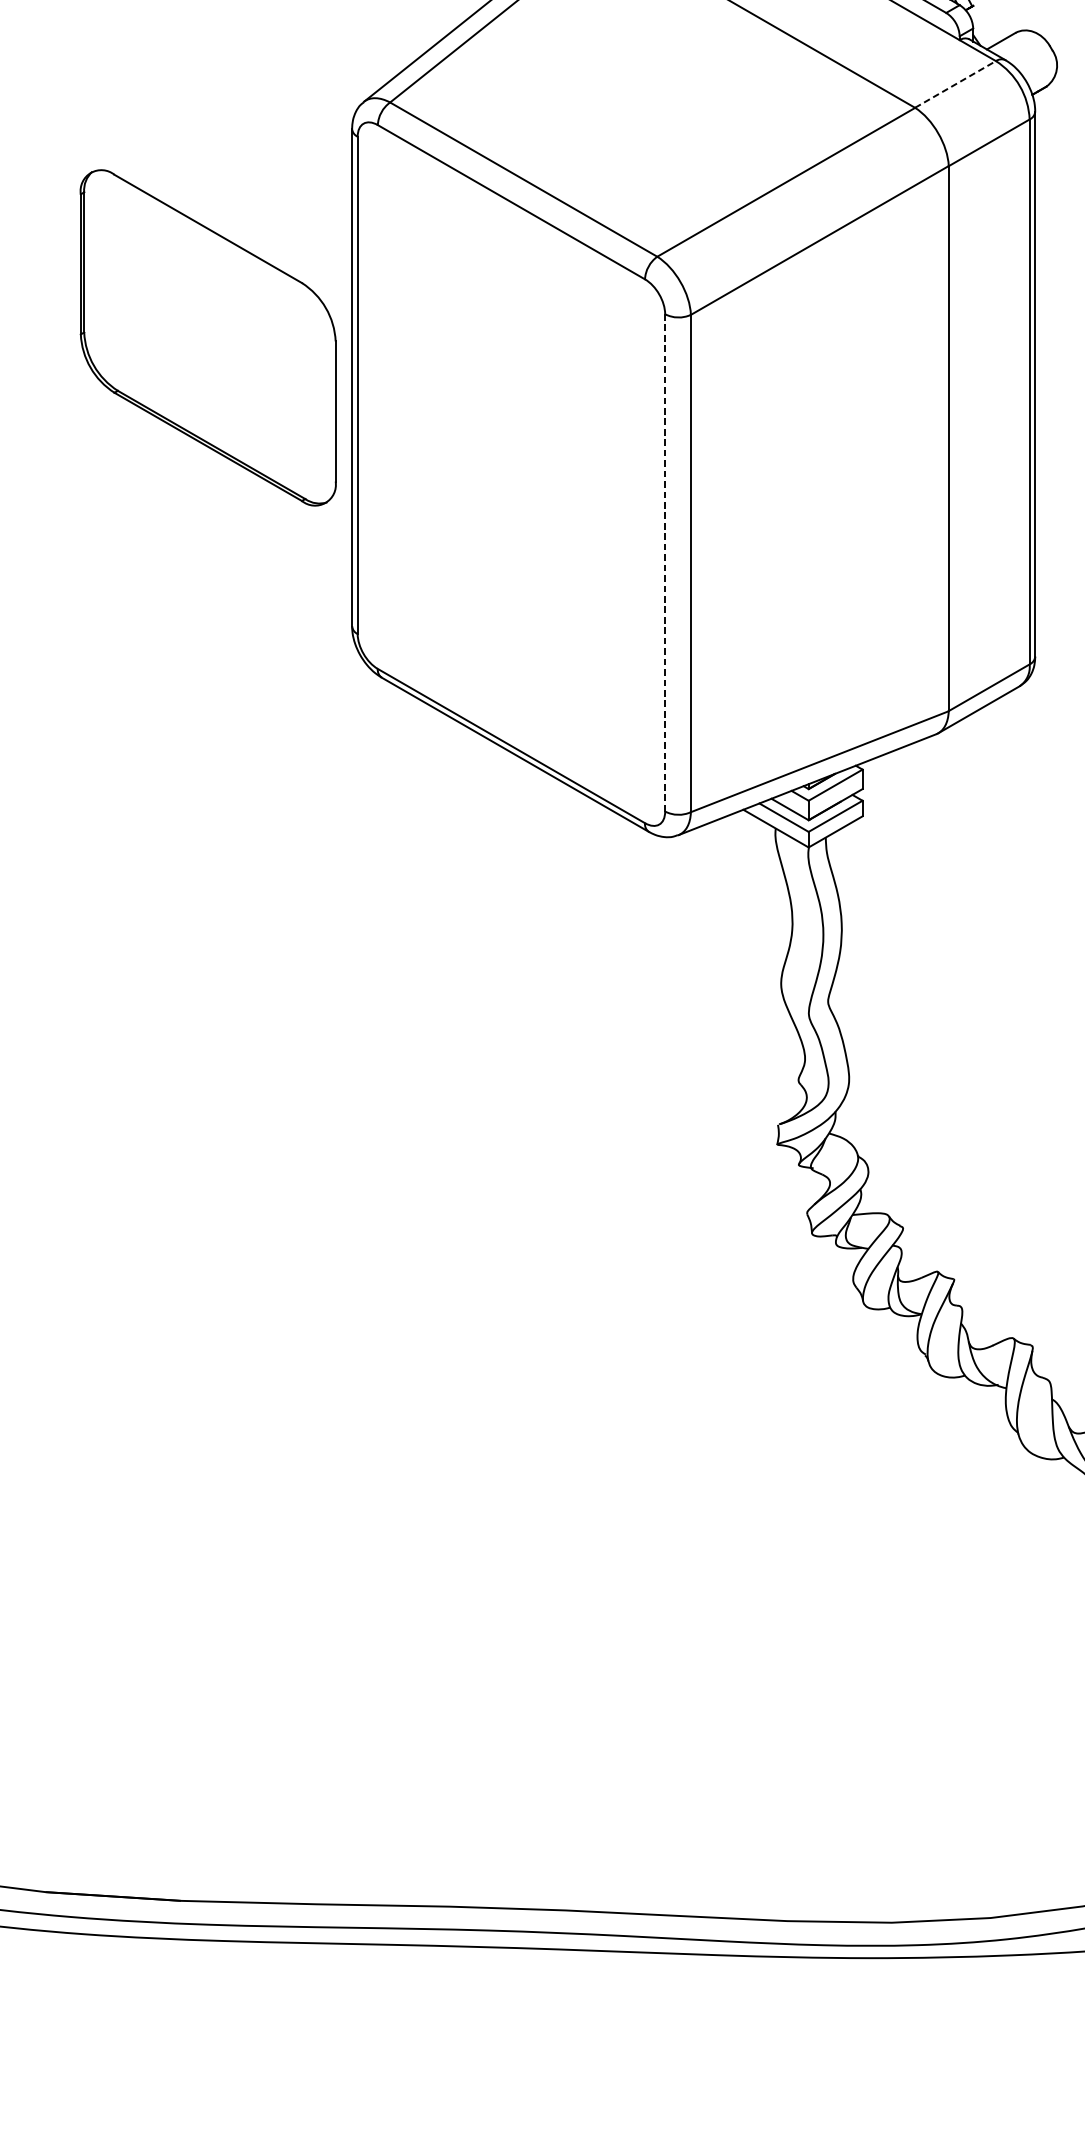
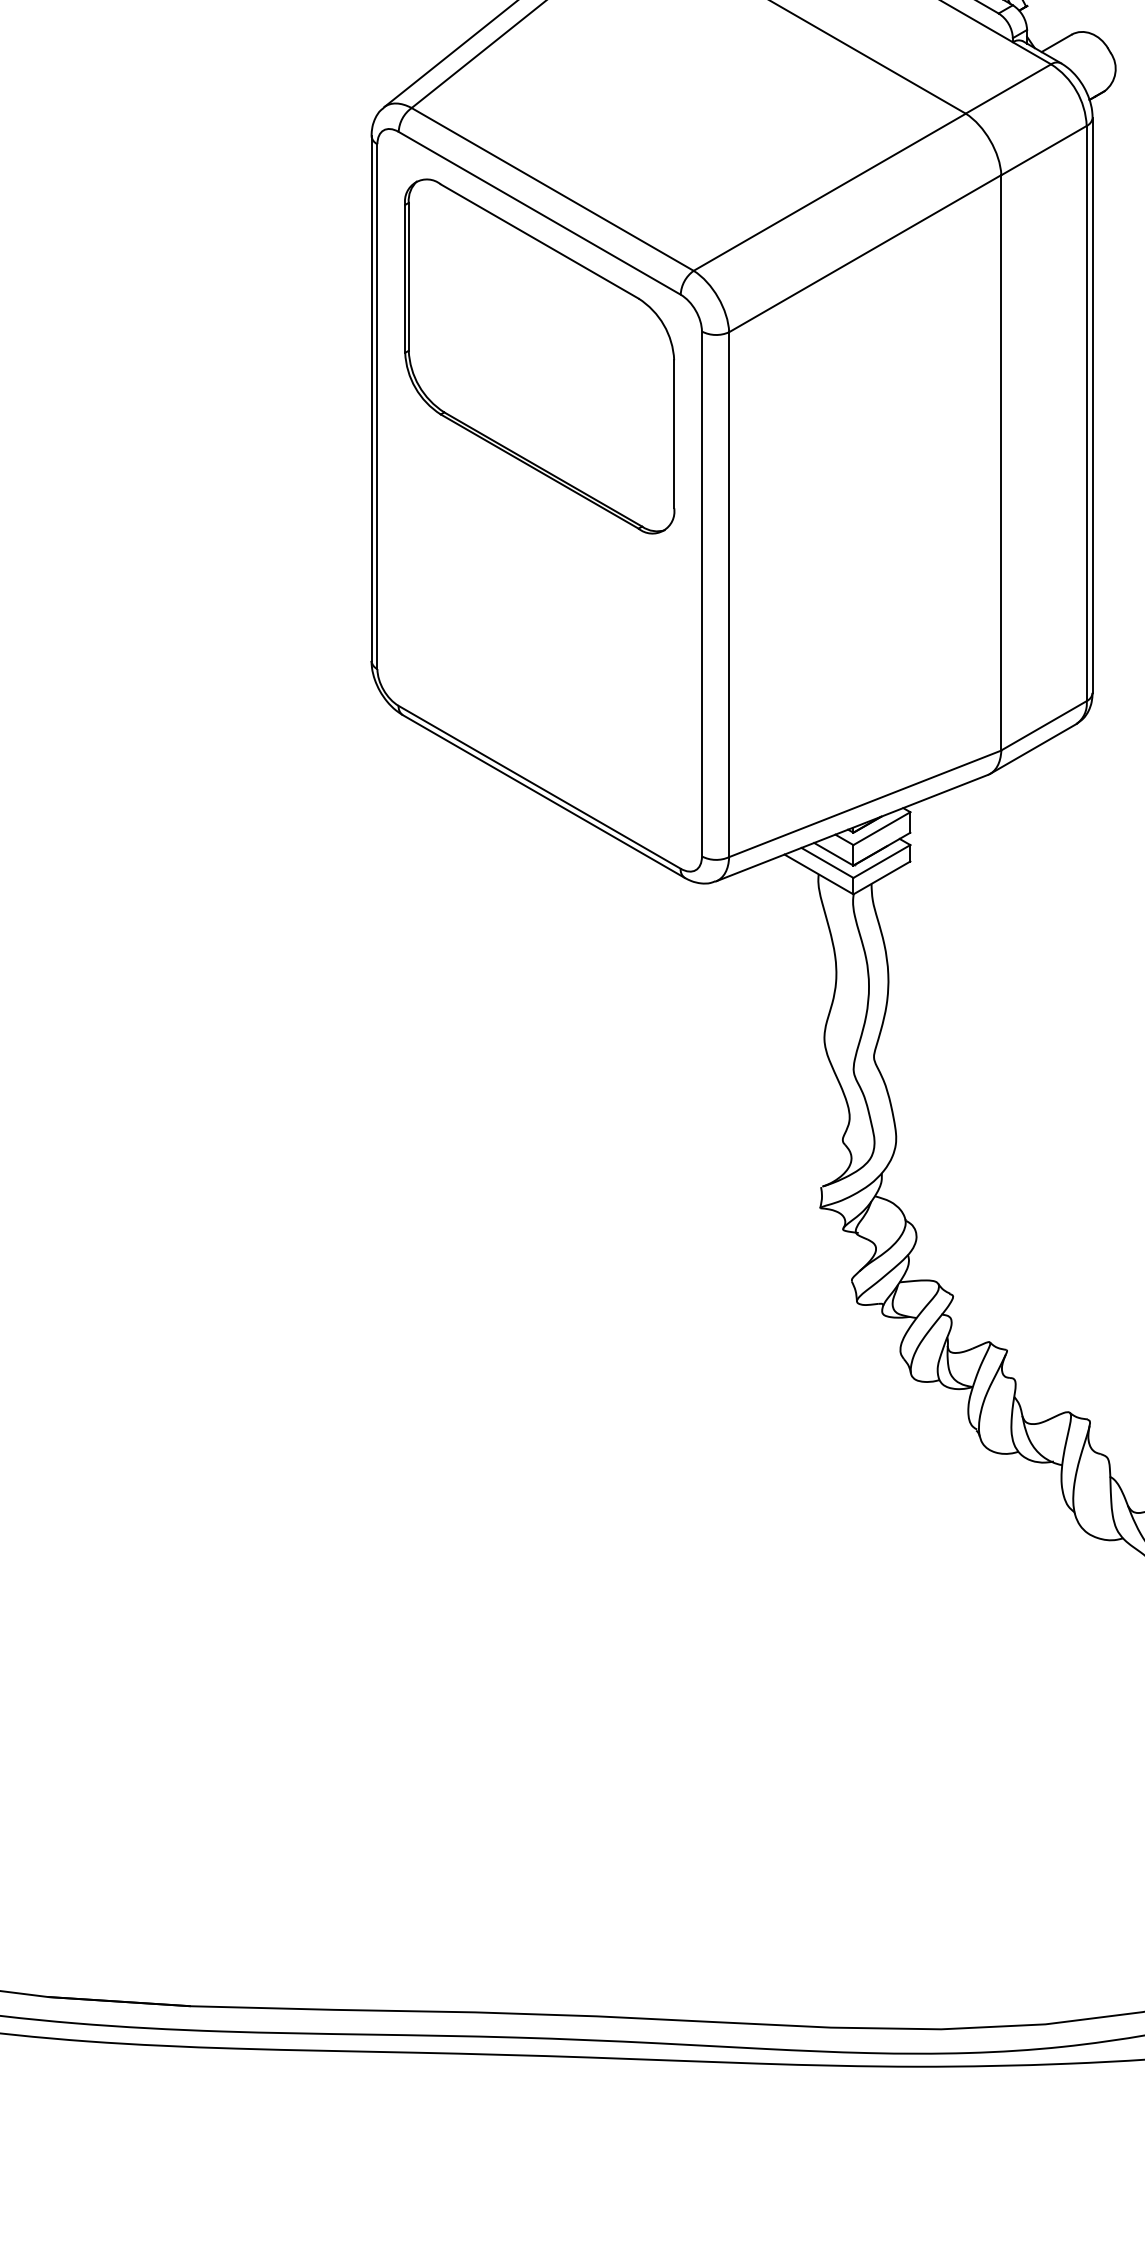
line: (955, 83) -> (1008, 88), dashed -> solid
part: (208, 337) -> (539, 356), moved
line: (664, 562) -> (701, 593), dashed -> solid

